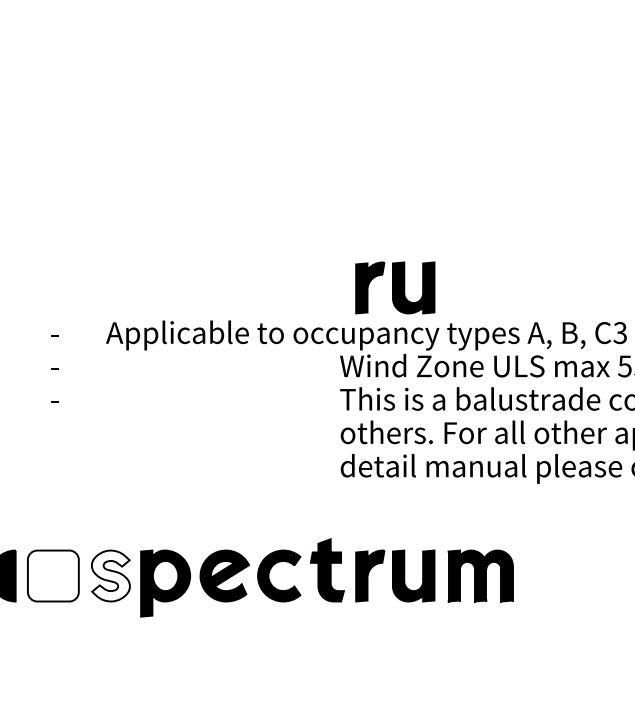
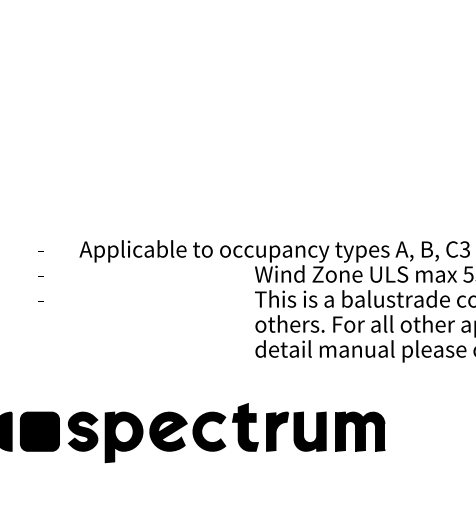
part: (395, 287) -> (296, 215), removed
fill: (52, 575) -> (39, 431), added
fill: (110, 575) -> (82, 431), added

